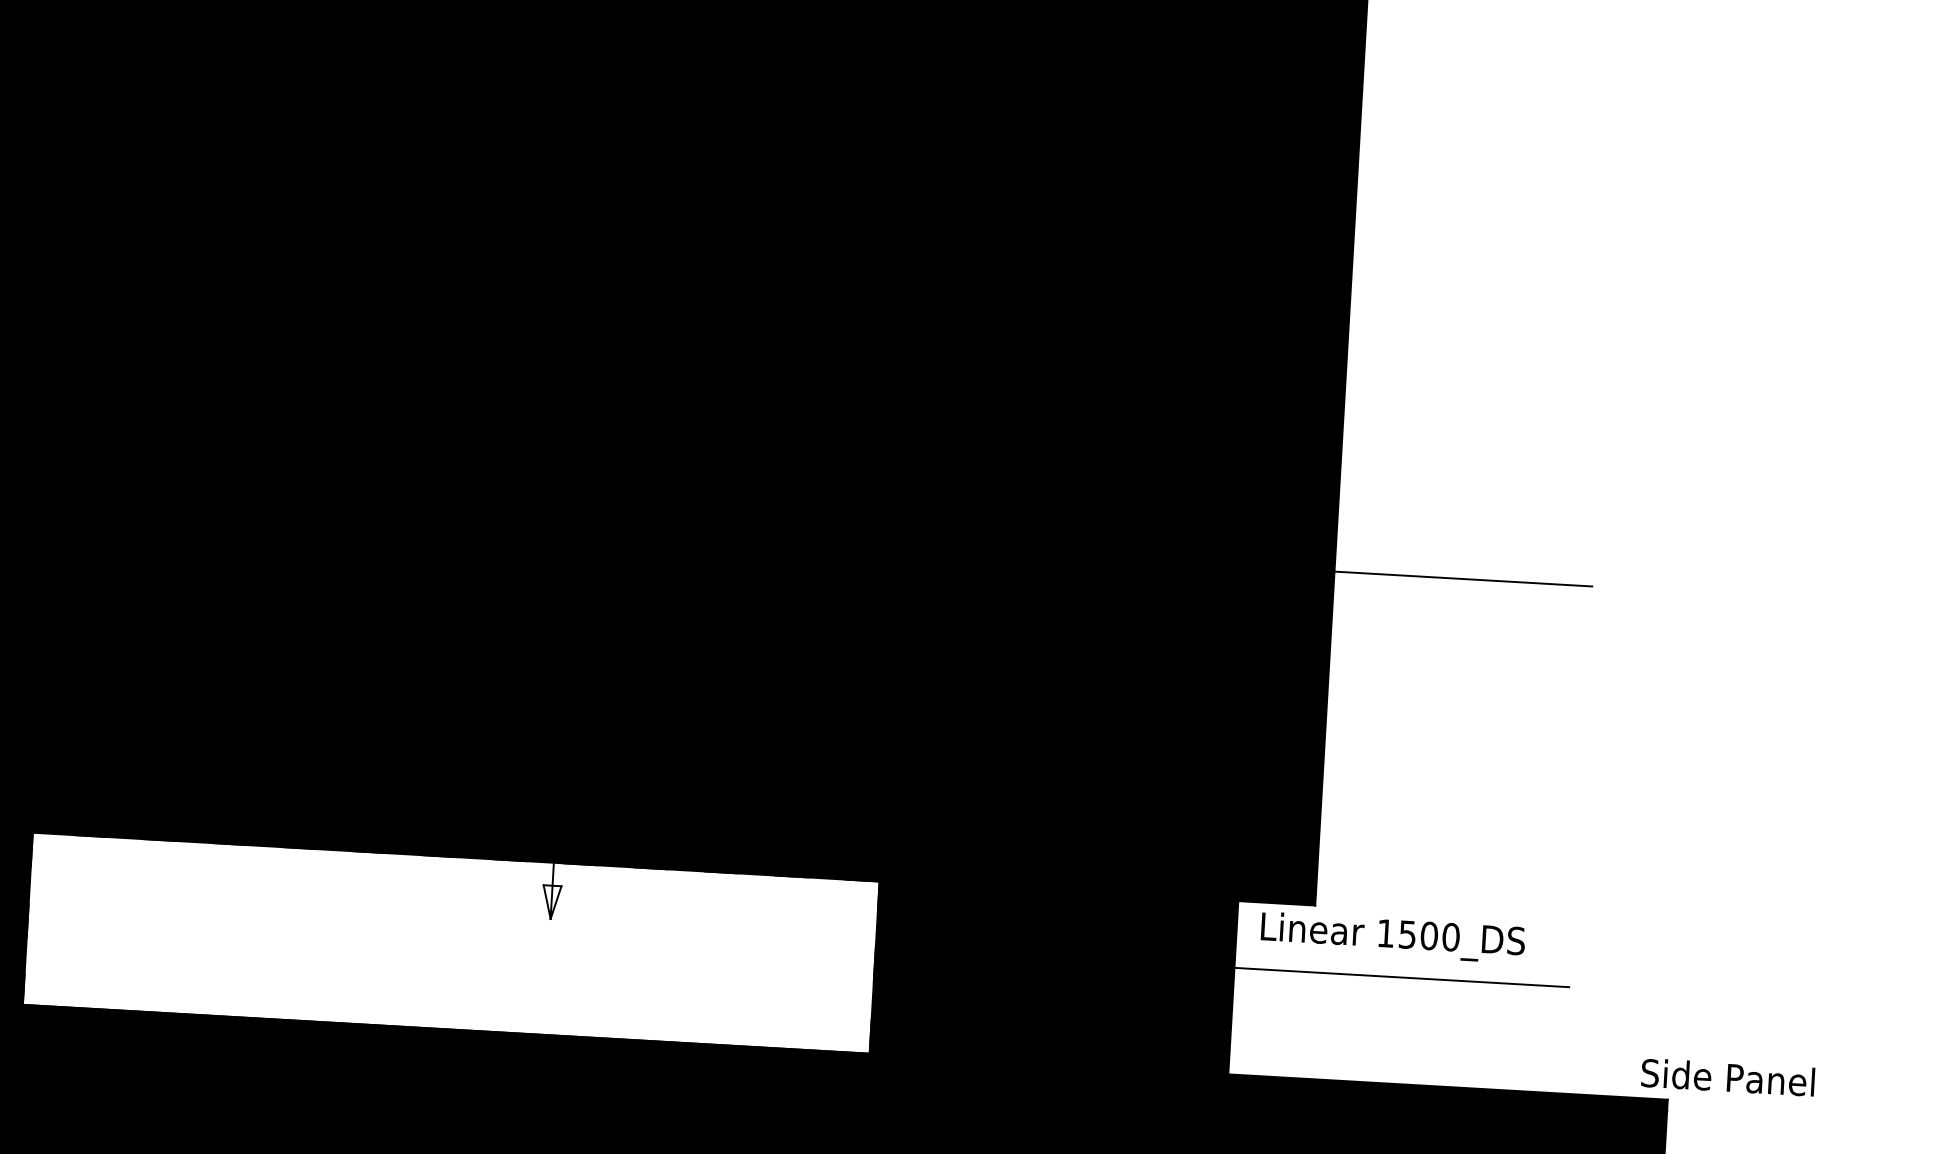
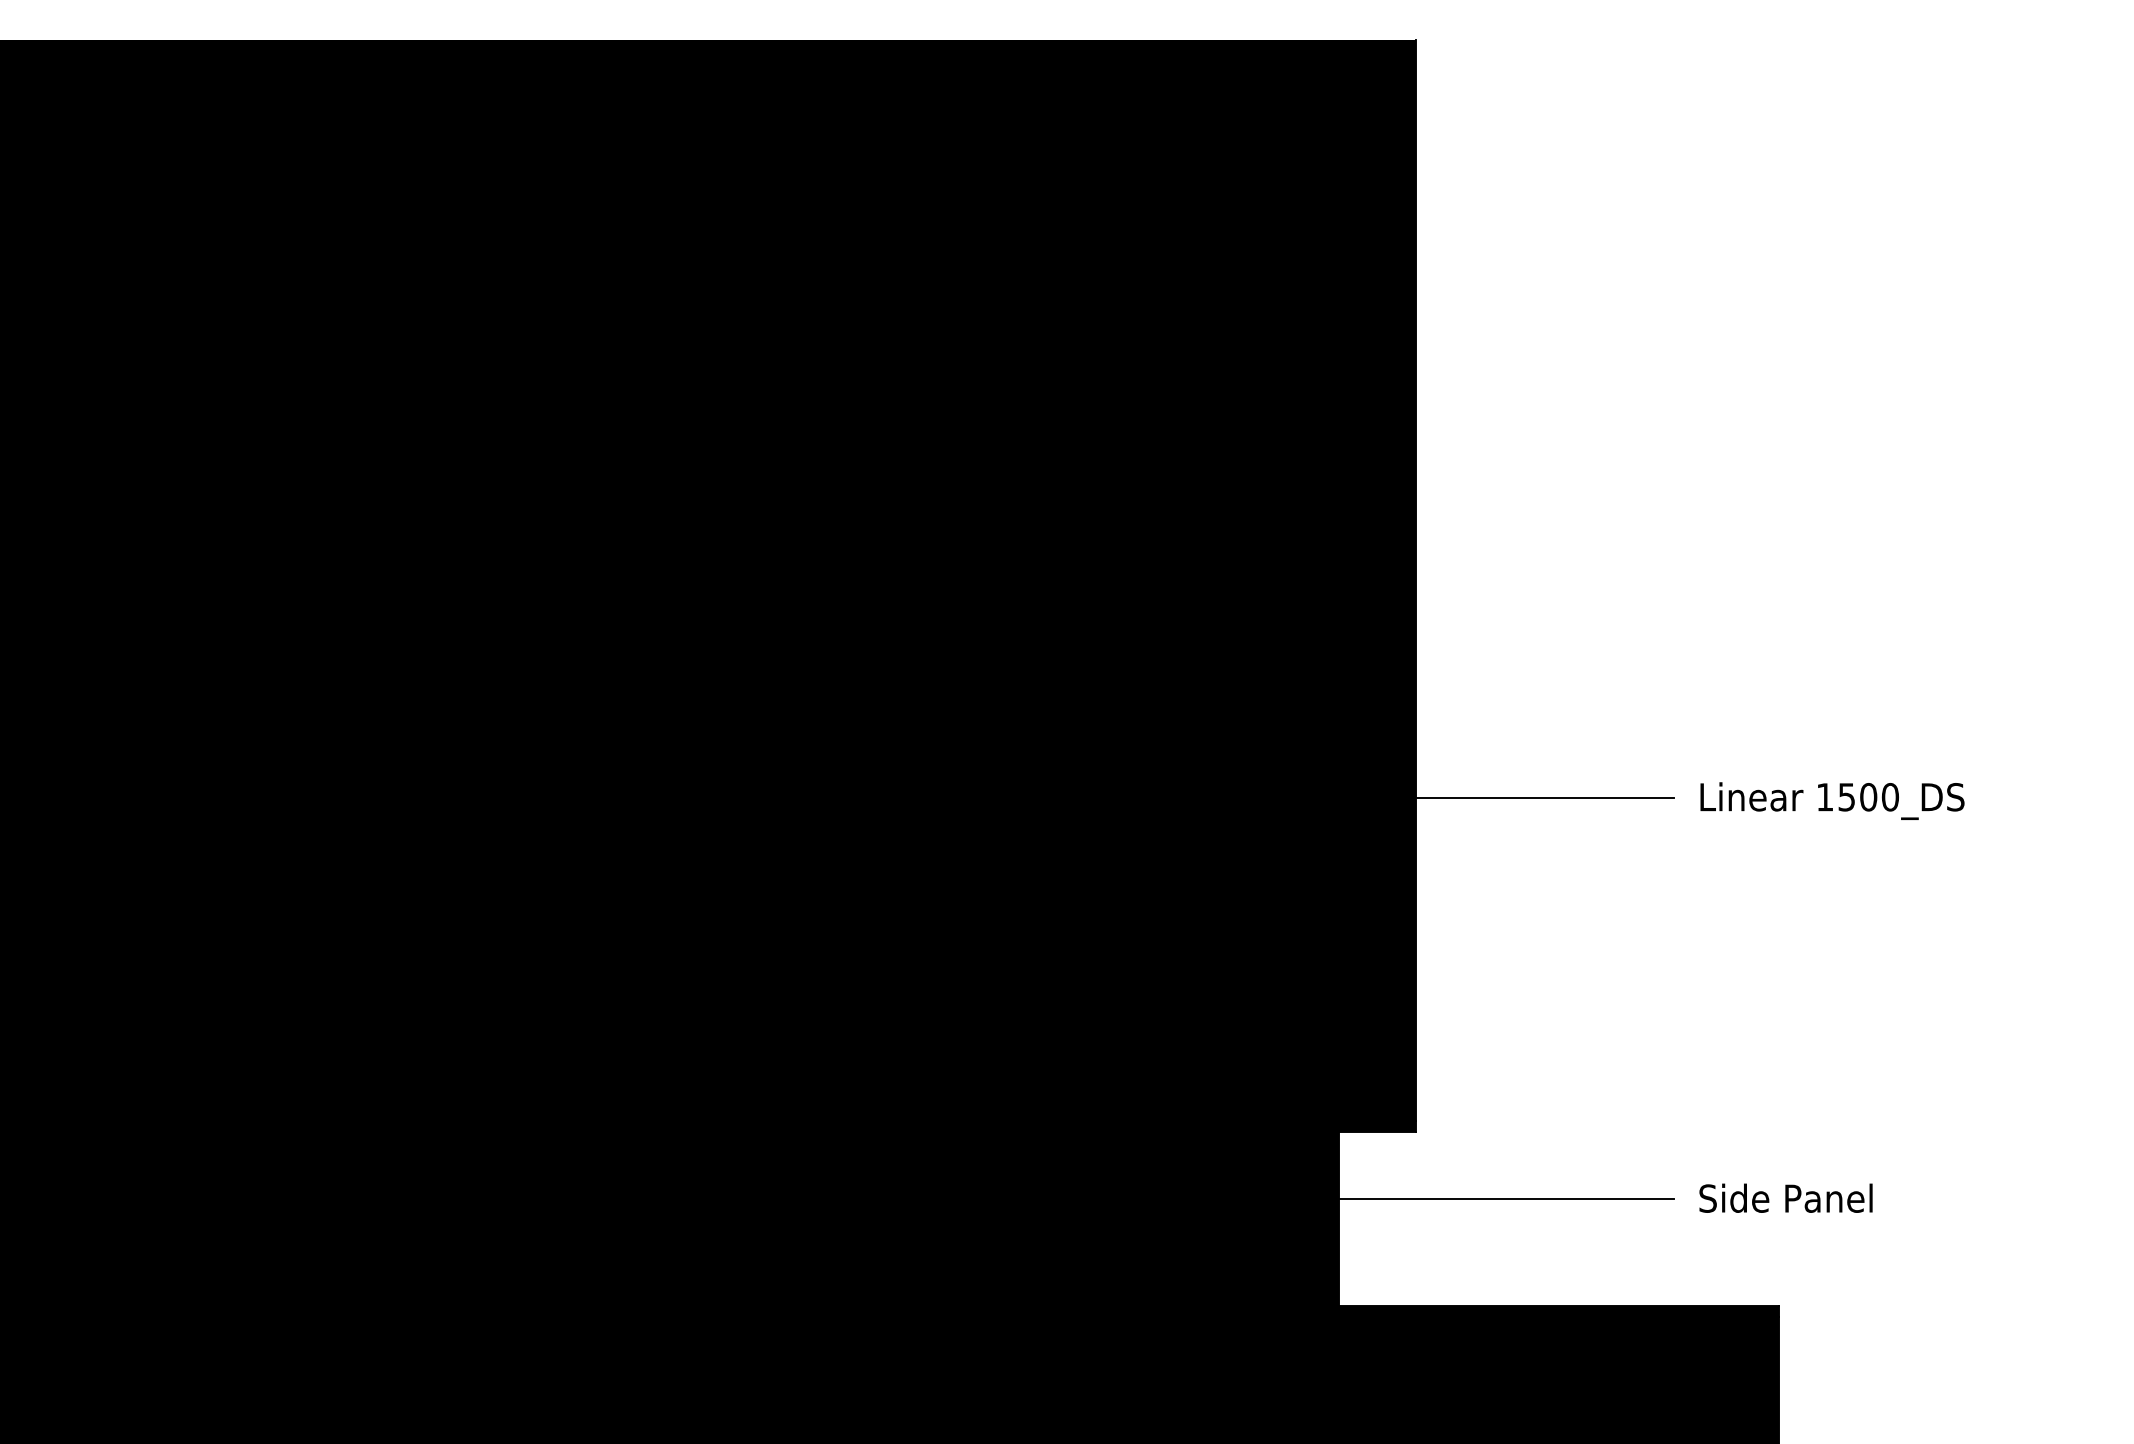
fill: (551, 901) -> (653, 1172), added
text: (1393, 937) -> (1832, 800), moved
fill: (451, 942) -> (555, 1219), added
text: (1727, 1076) -> (1785, 1197), moved

